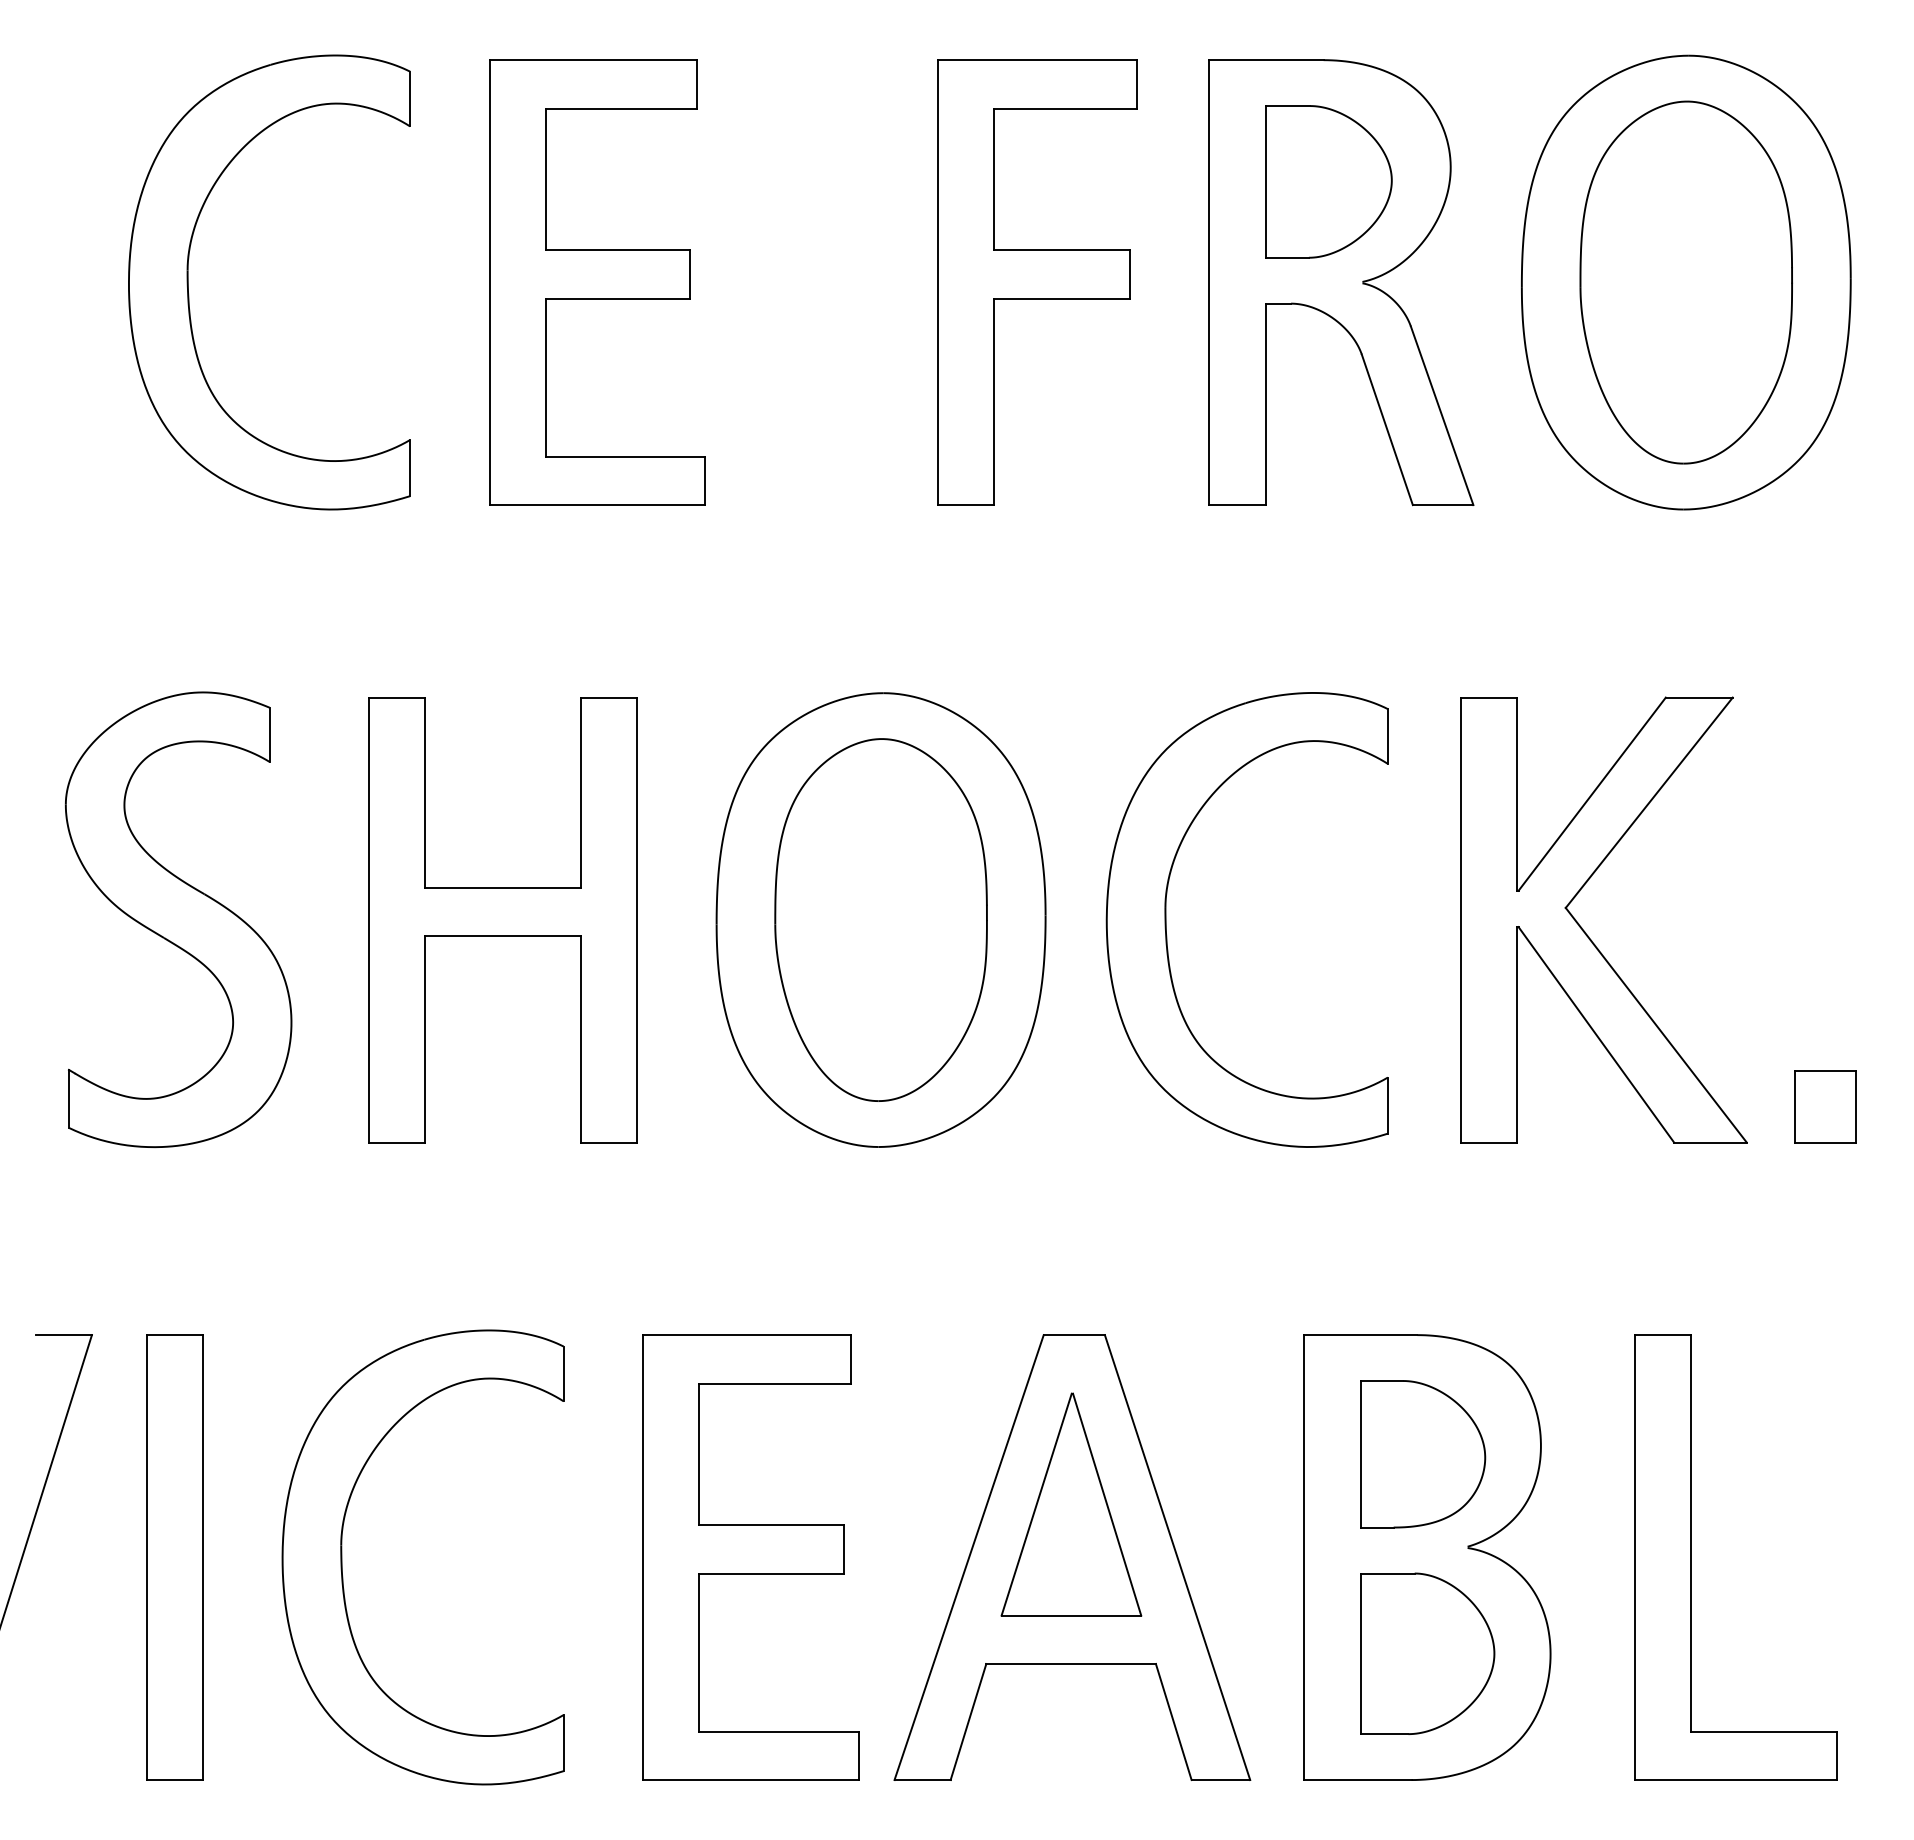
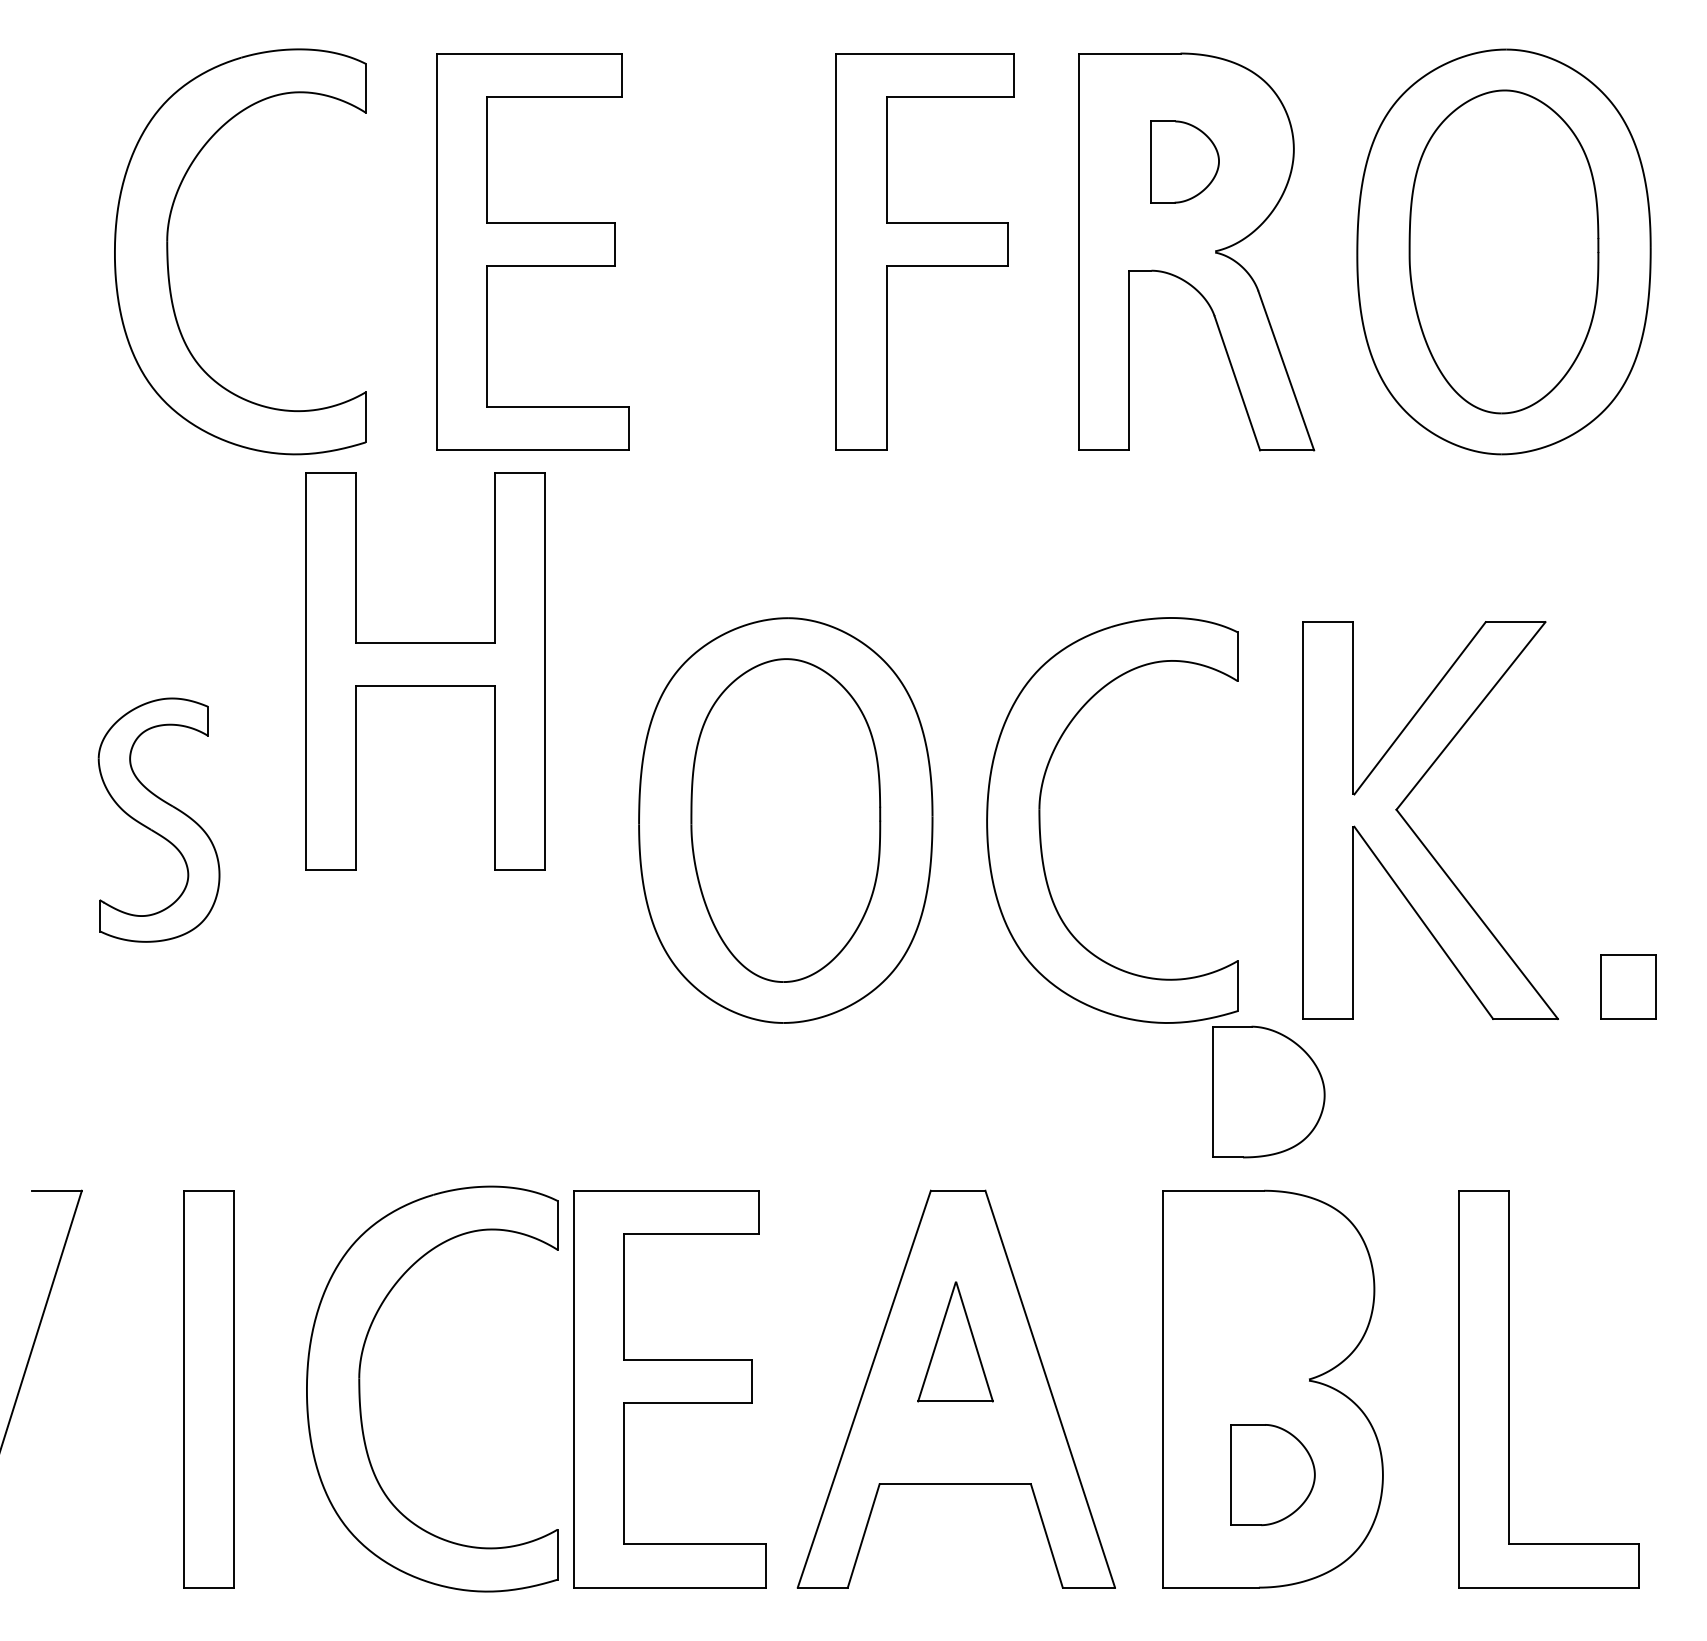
part: (1329, 181) -> (1185, 161), size x0.6
part: (177, 918) -> (158, 819), size x0.6
part: (502, 920) -> (425, 671), moved
part: (1422, 1453) -> (1268, 1091), moved
part: (1071, 1504) -> (955, 1341), size x0.6
part: (342, 1556) -> (360, 1388), moved
part: (174, 1557) -> (208, 1389), moved
part: (1426, 1653) -> (1272, 1474), size x0.7

